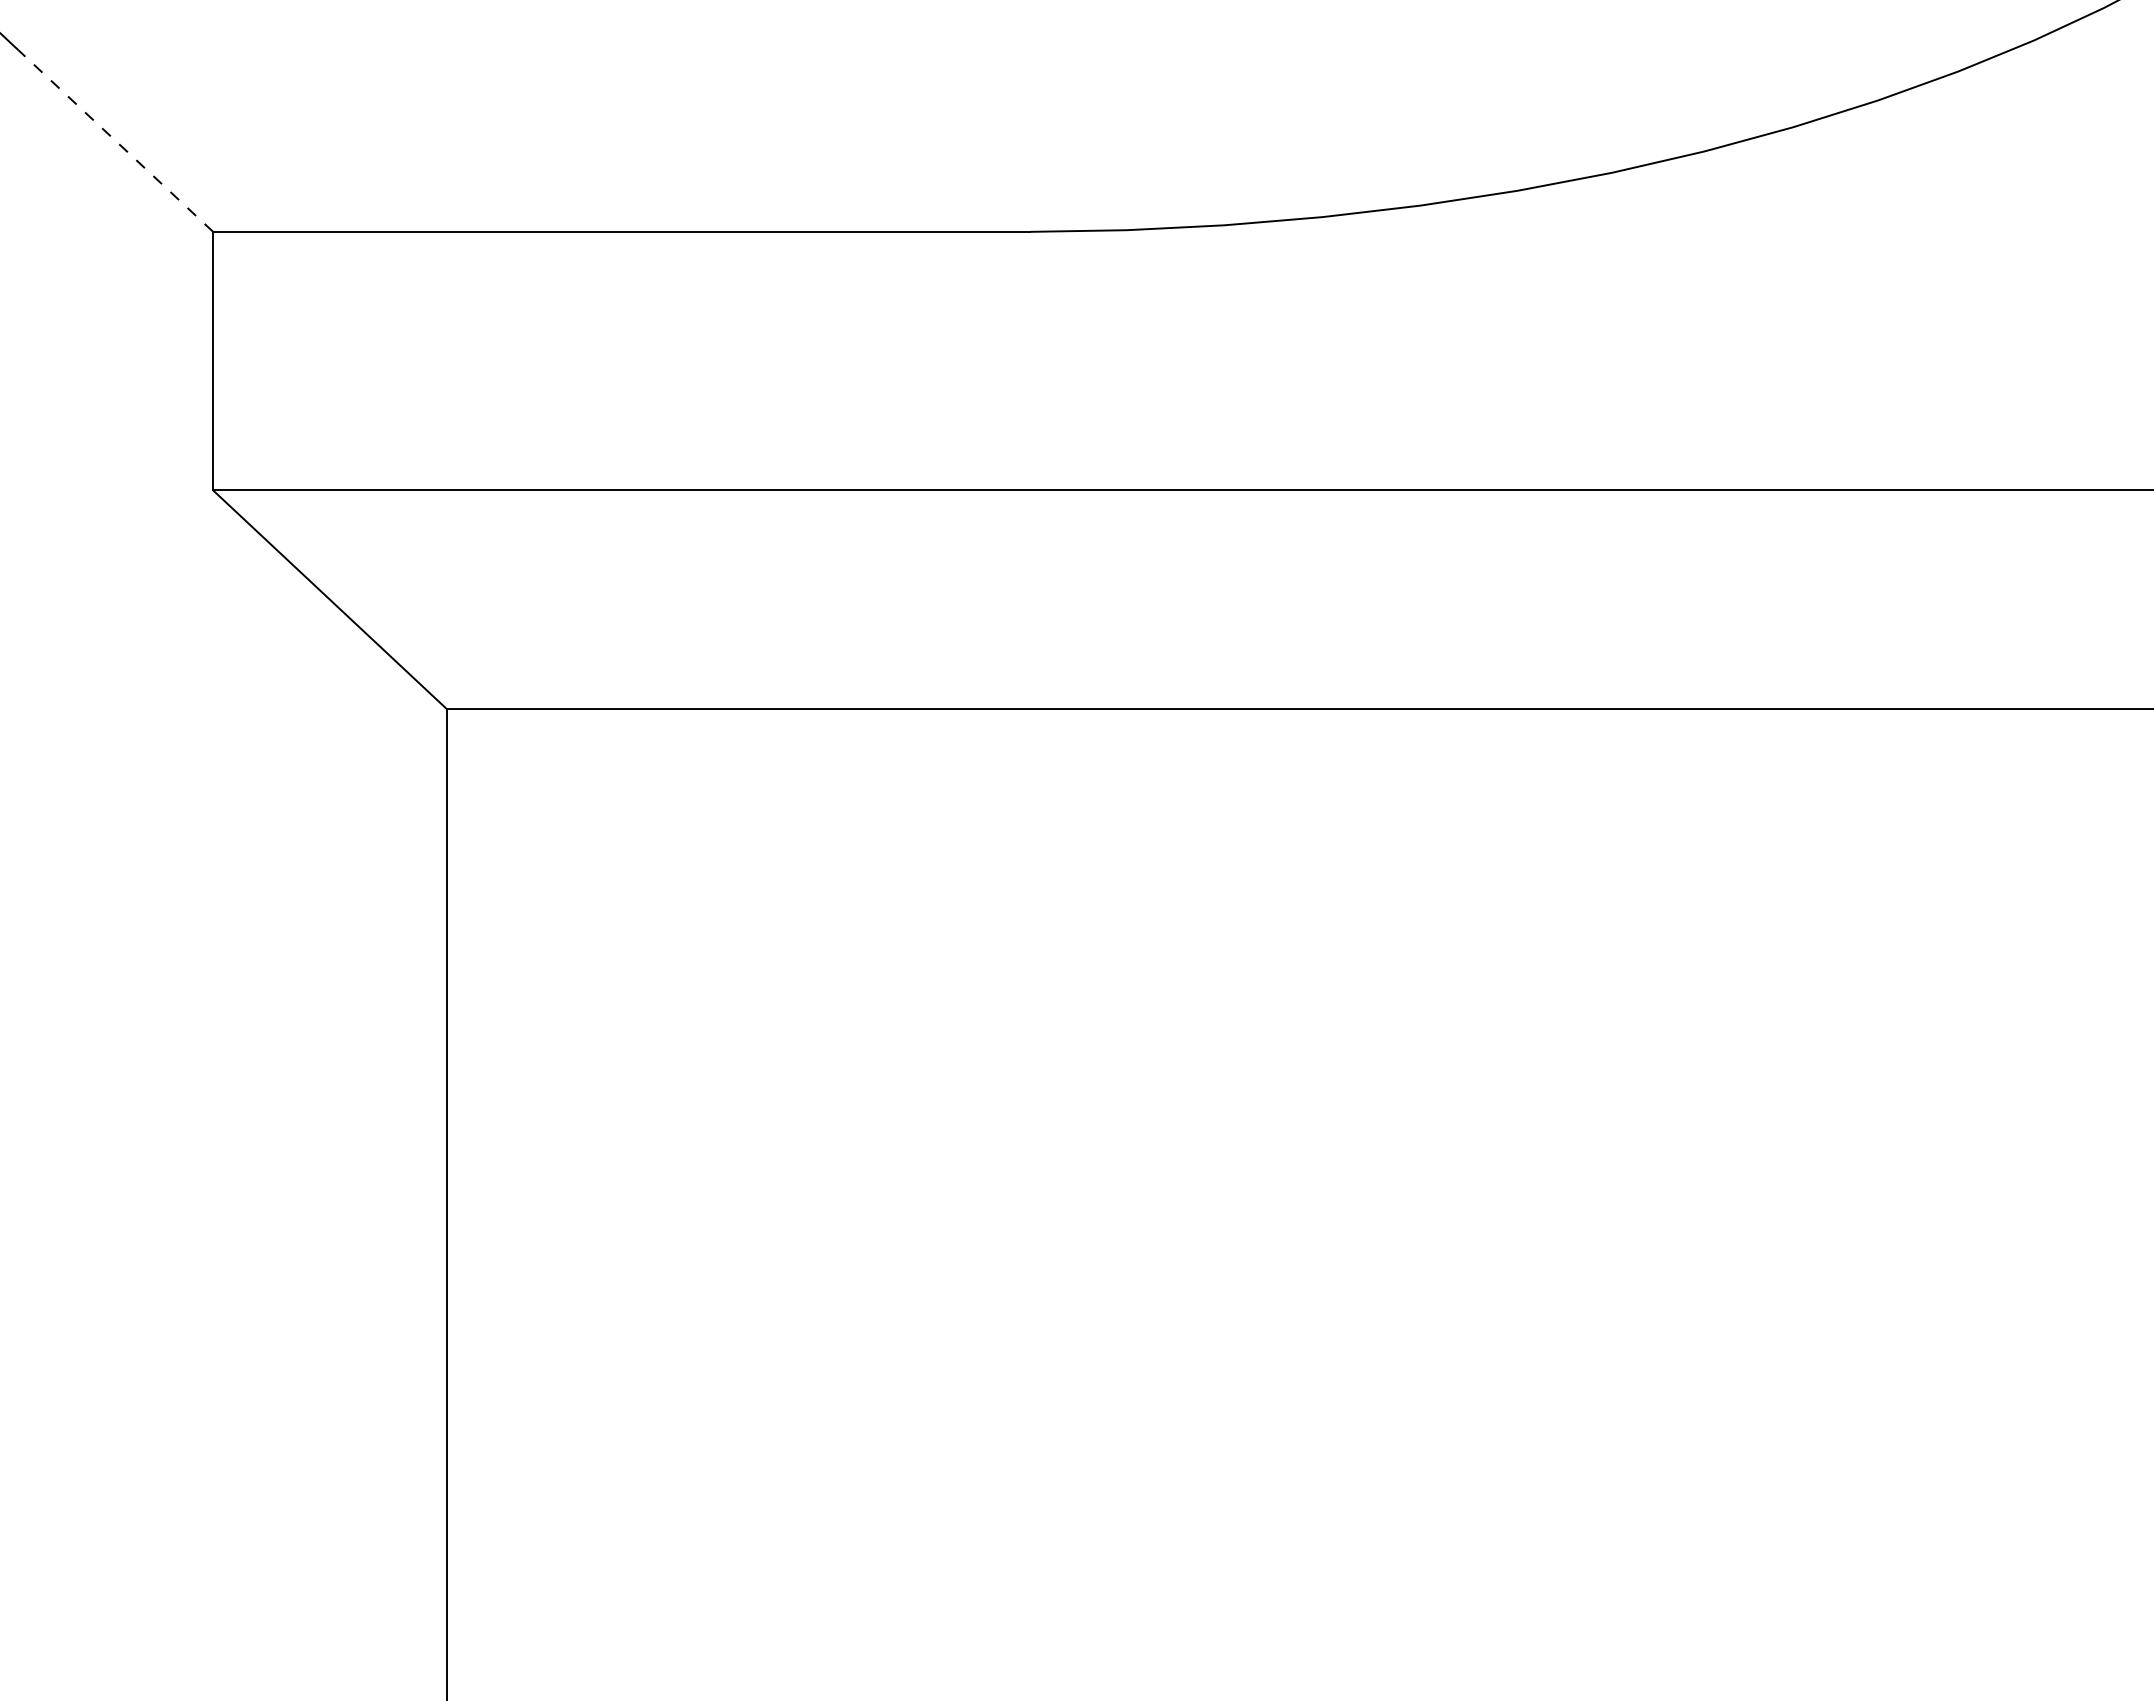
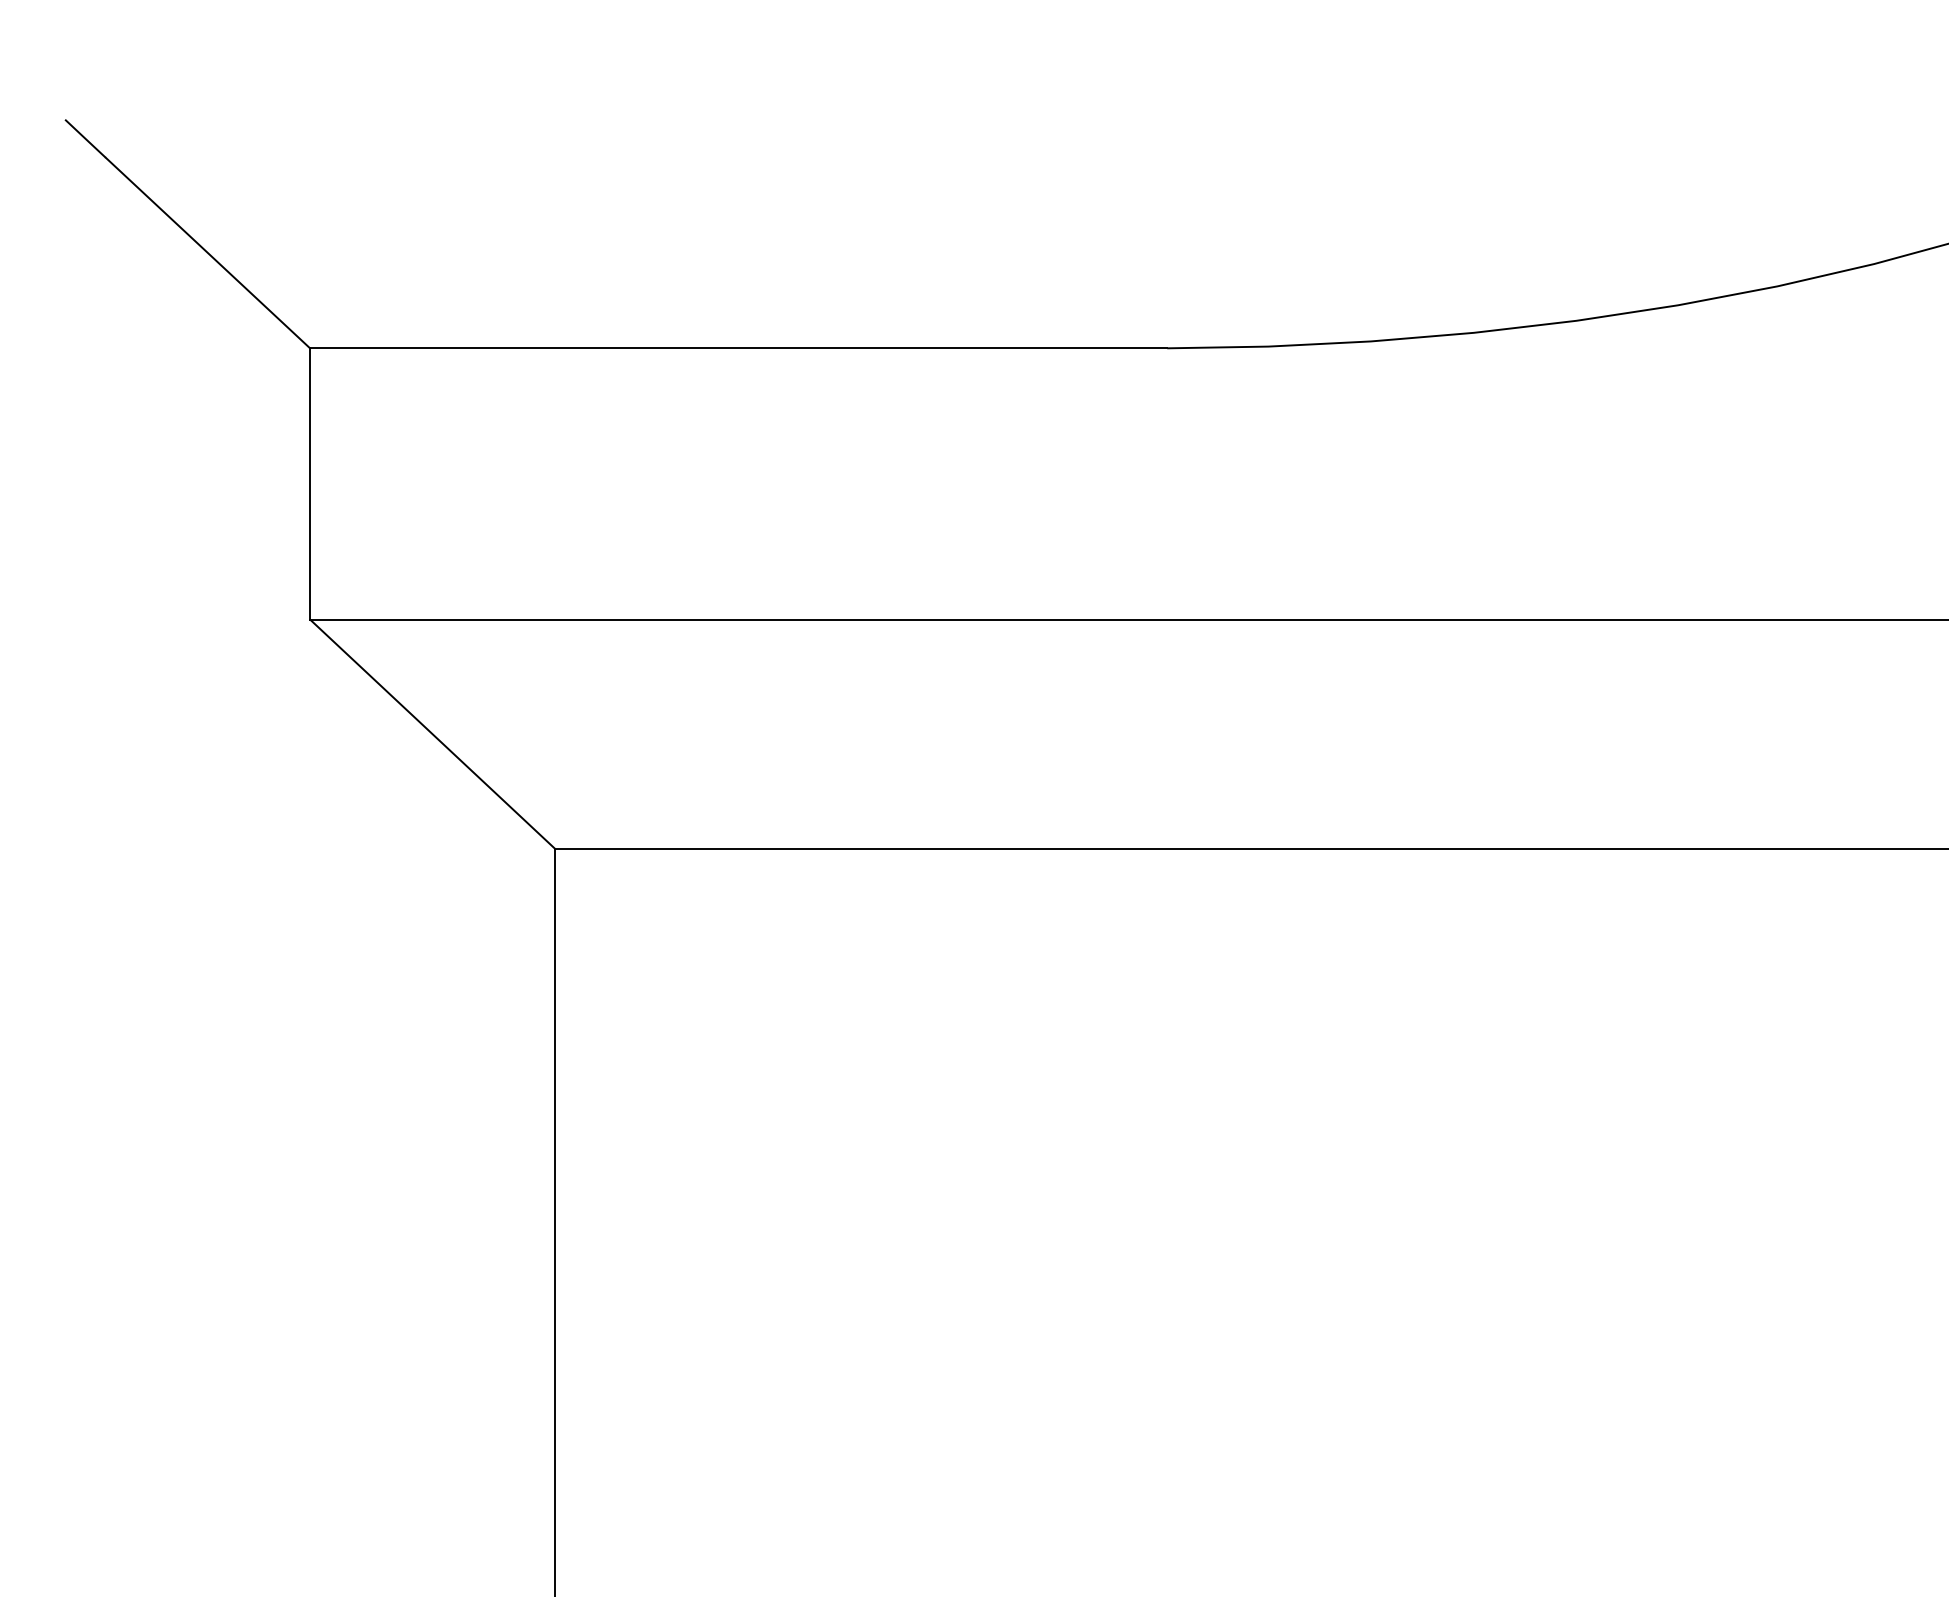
line: (115, 140) -> (207, 252), dashed -> solid

